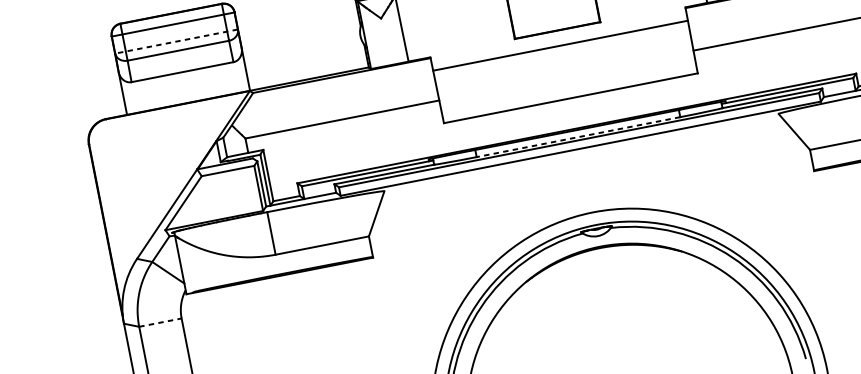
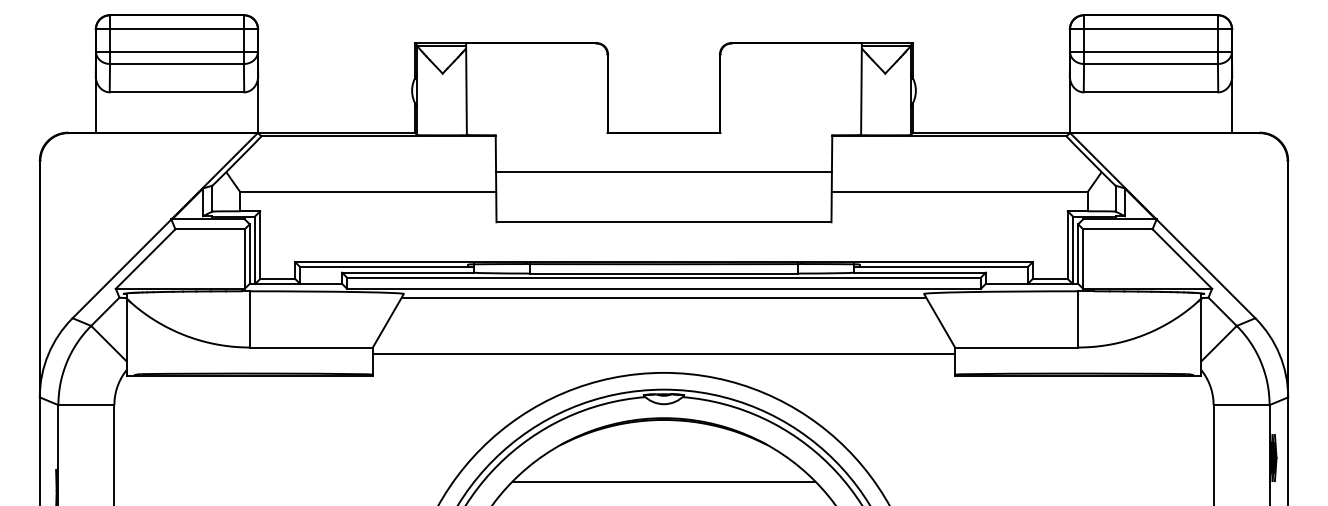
line: (176, 41) -> (176, 51), dashed -> solid
line: (560, 45) -> (663, 171), moved
line: (578, 137) -> (663, 273), dashed -> solid
line: (581, 155) -> (663, 297), added
line: (590, 197) -> (663, 353), added
line: (609, 294) -> (663, 481), added
line: (160, 322) -> (86, 405), dashed -> solid

